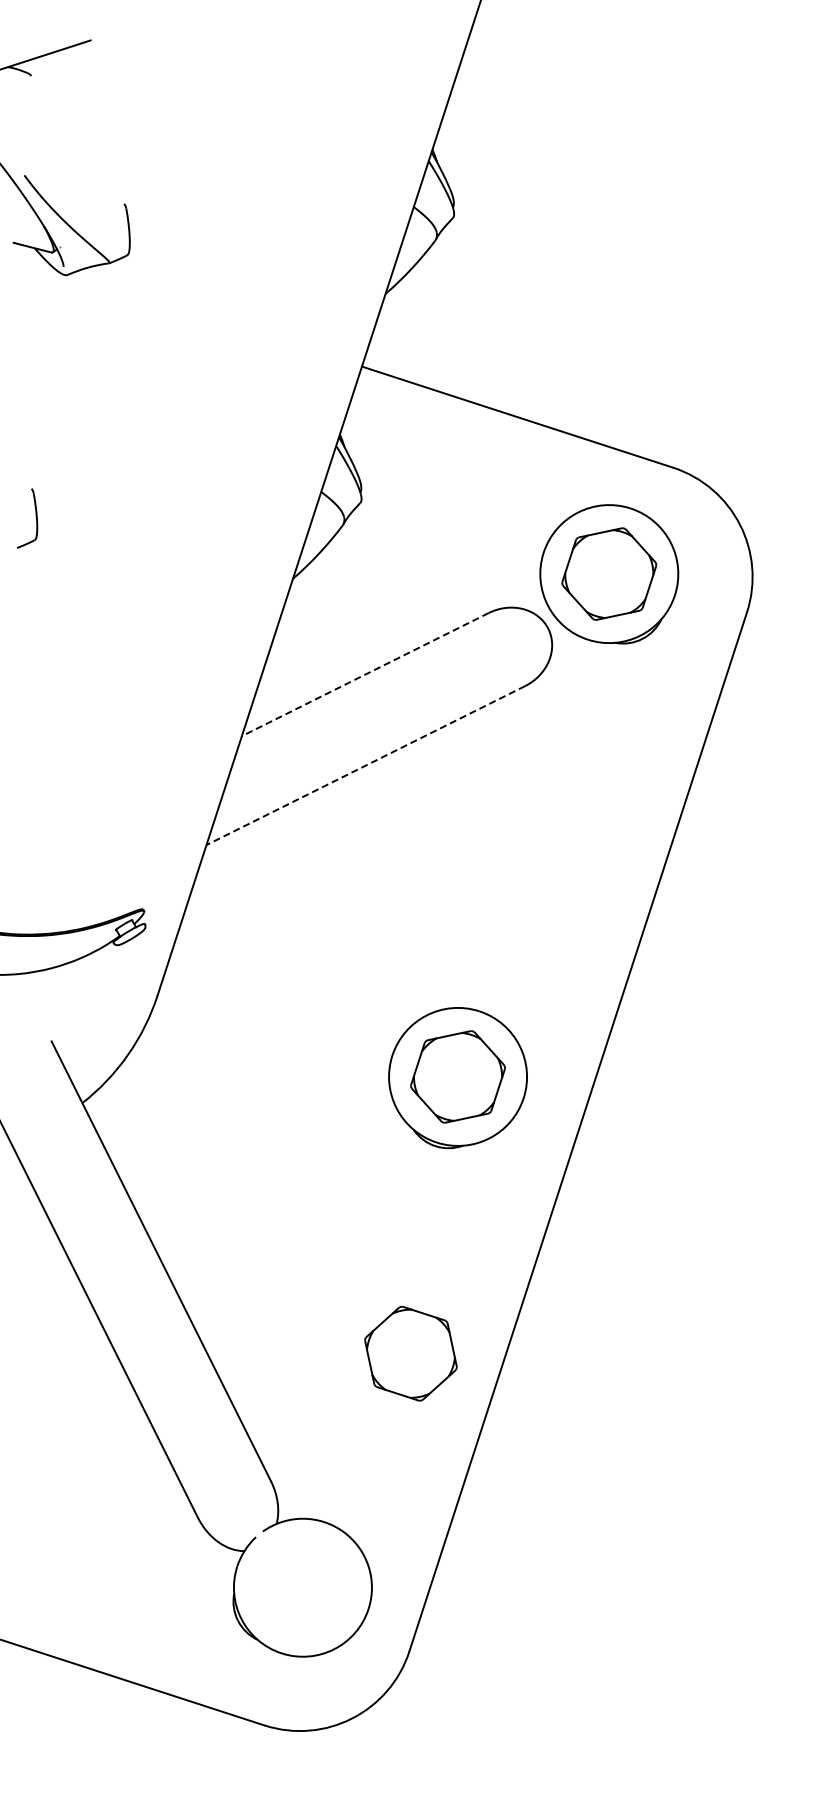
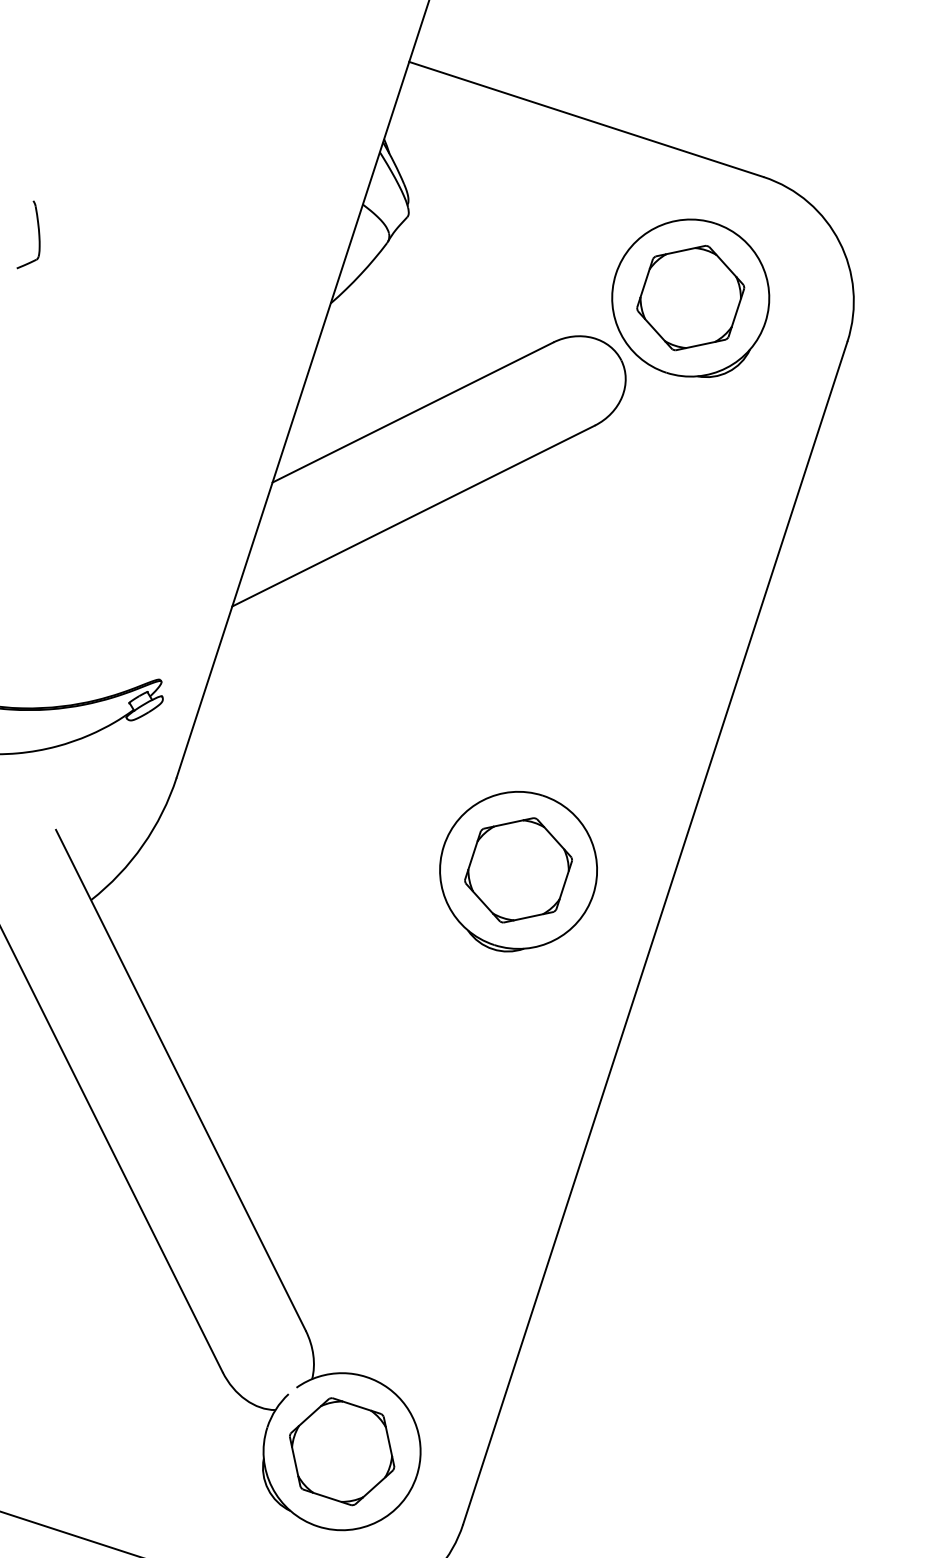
line: (365, 674) -> (413, 412), dashed -> solid
line: (365, 765) -> (413, 515), dashed -> solid
part: (410, 1353) -> (341, 1451), moved

